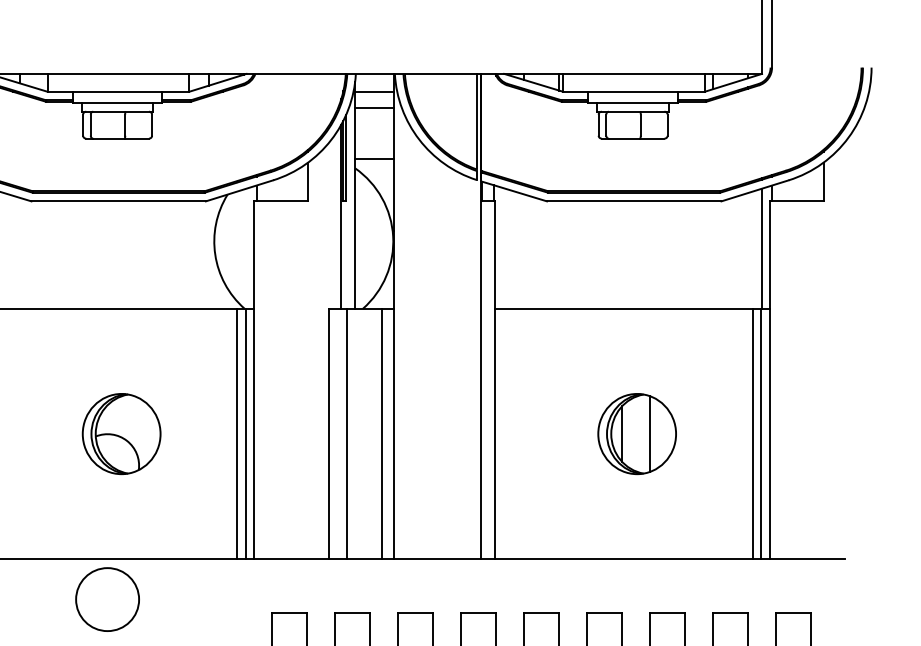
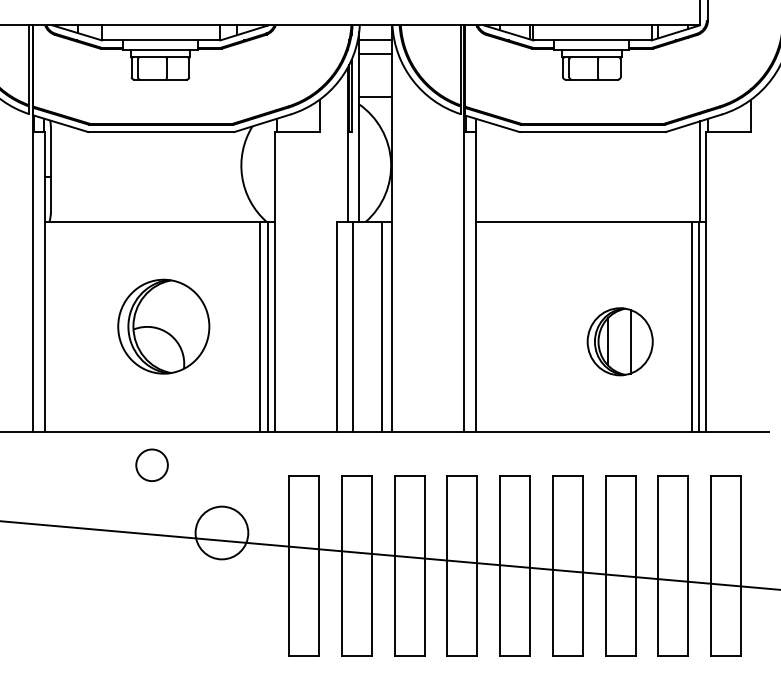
part: (121, 433) -> (163, 326), size x1.4
part: (636, 433) -> (619, 341), moved
circle: (106, 598) -> (151, 464), size x0.6

